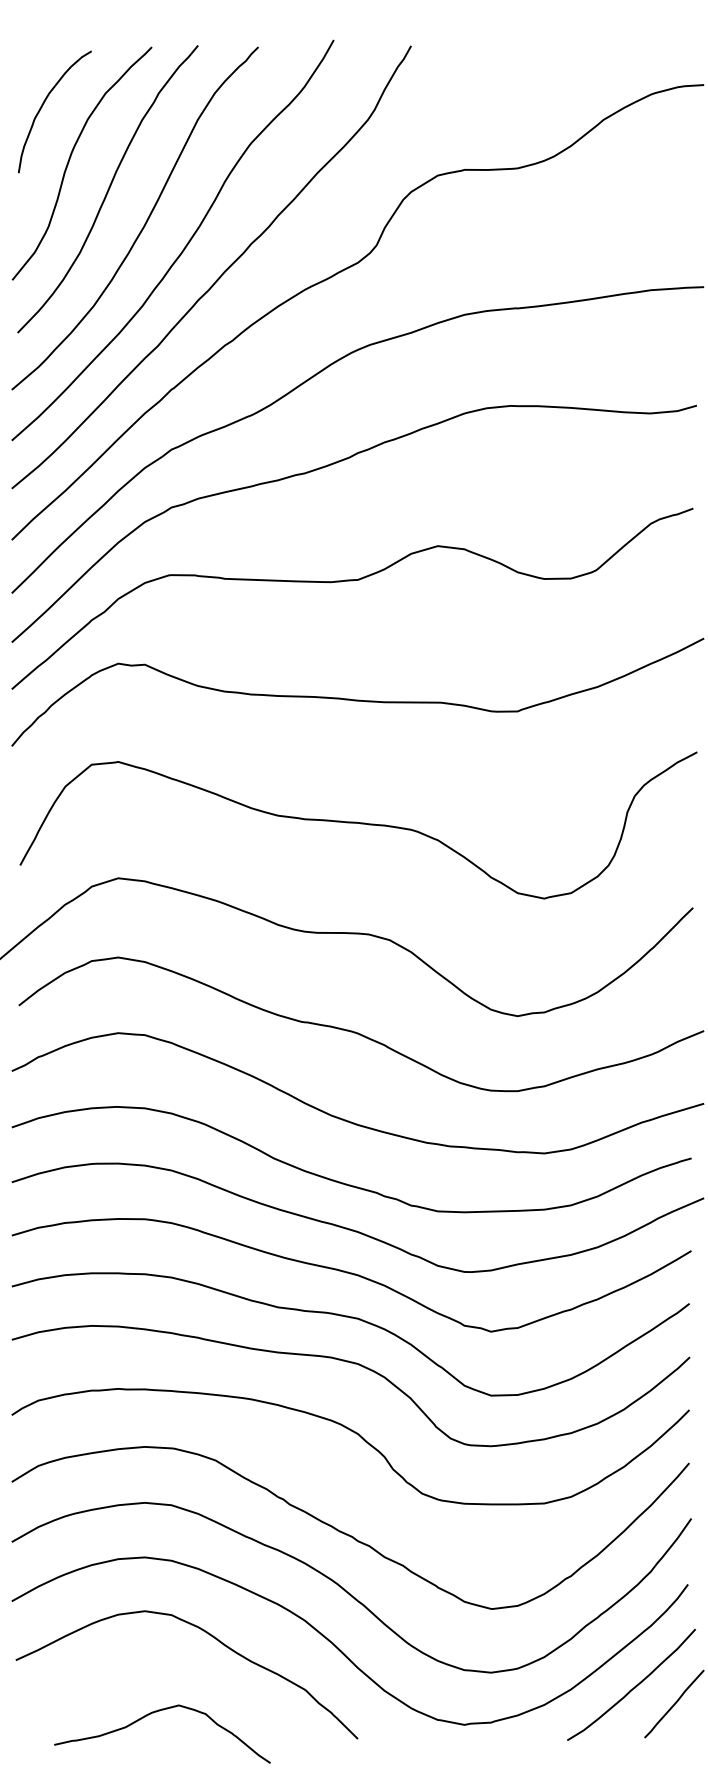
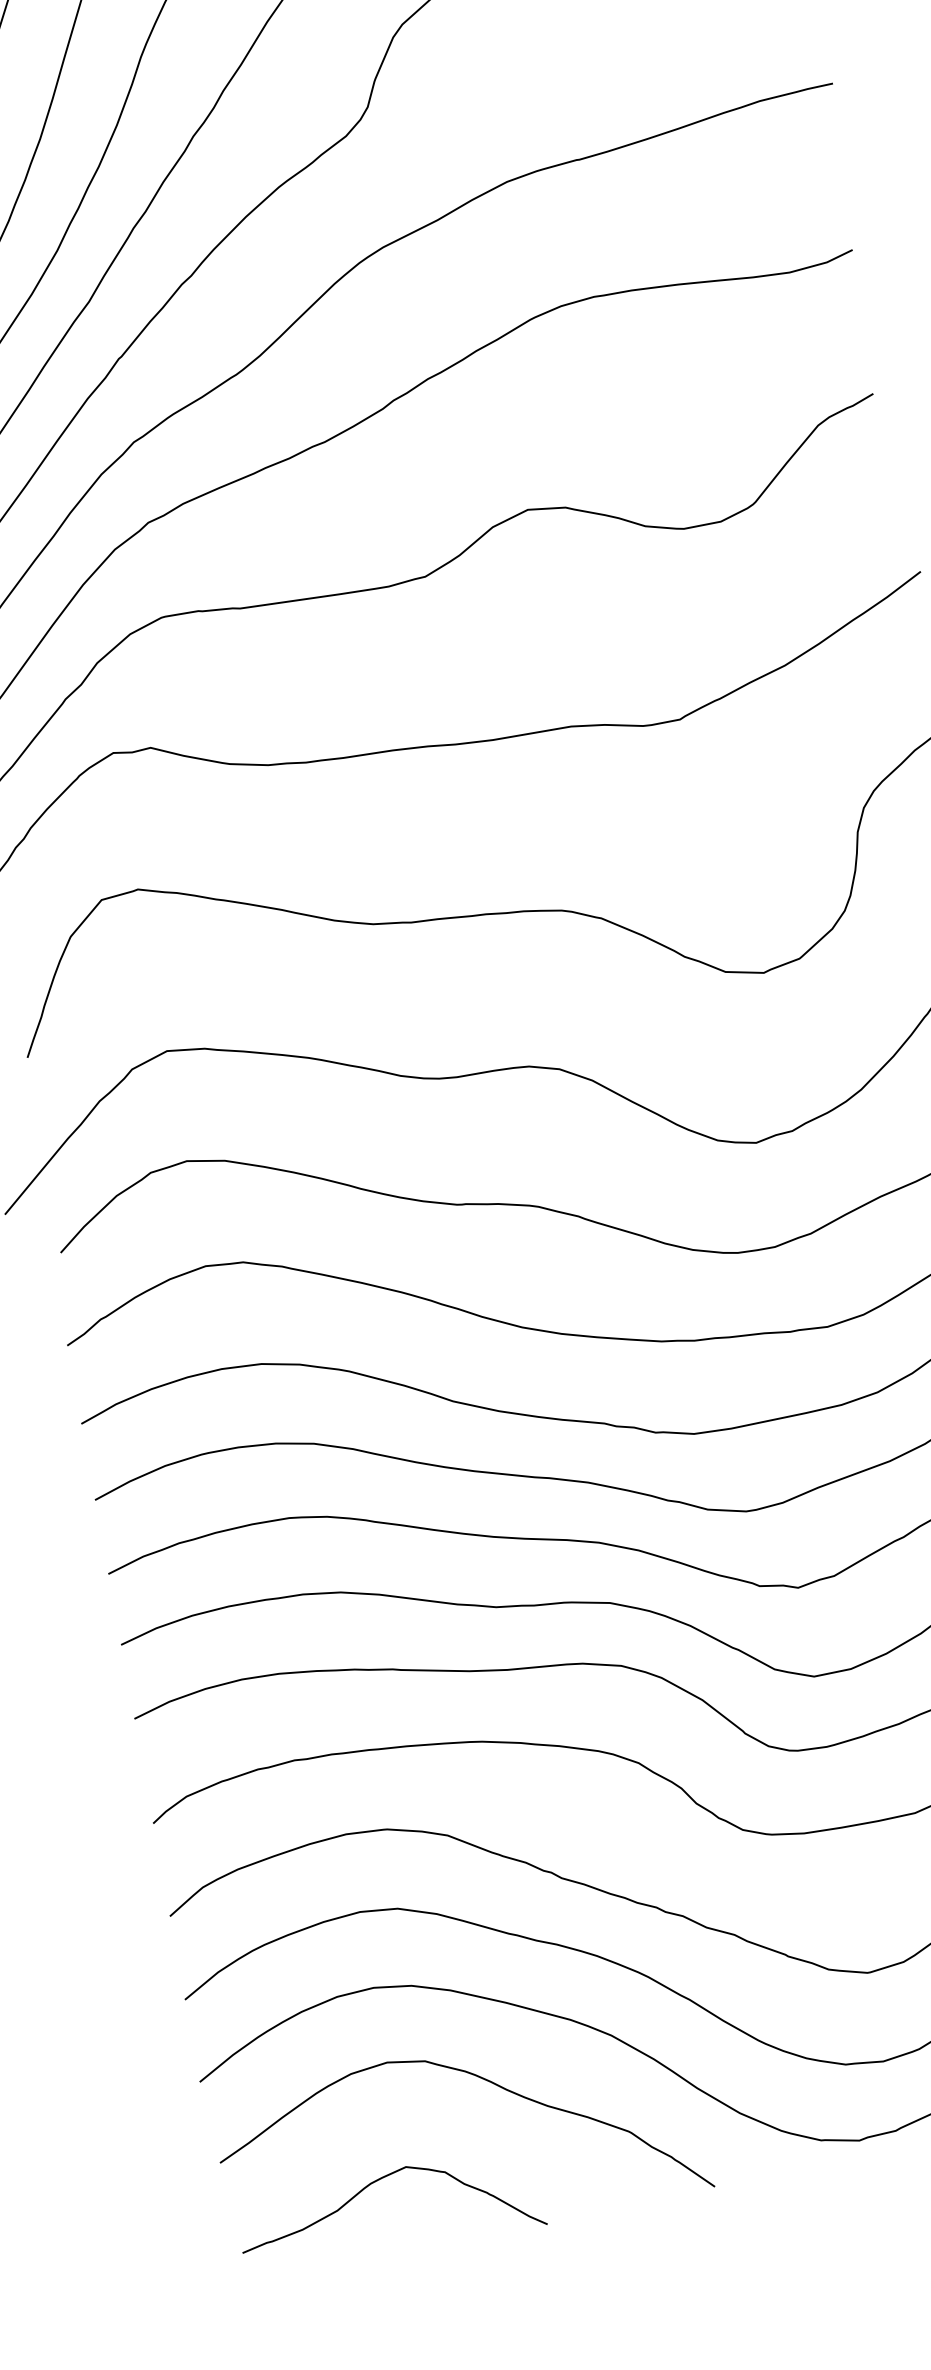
curve: (156, 1712) -> (376, 2182), moved

